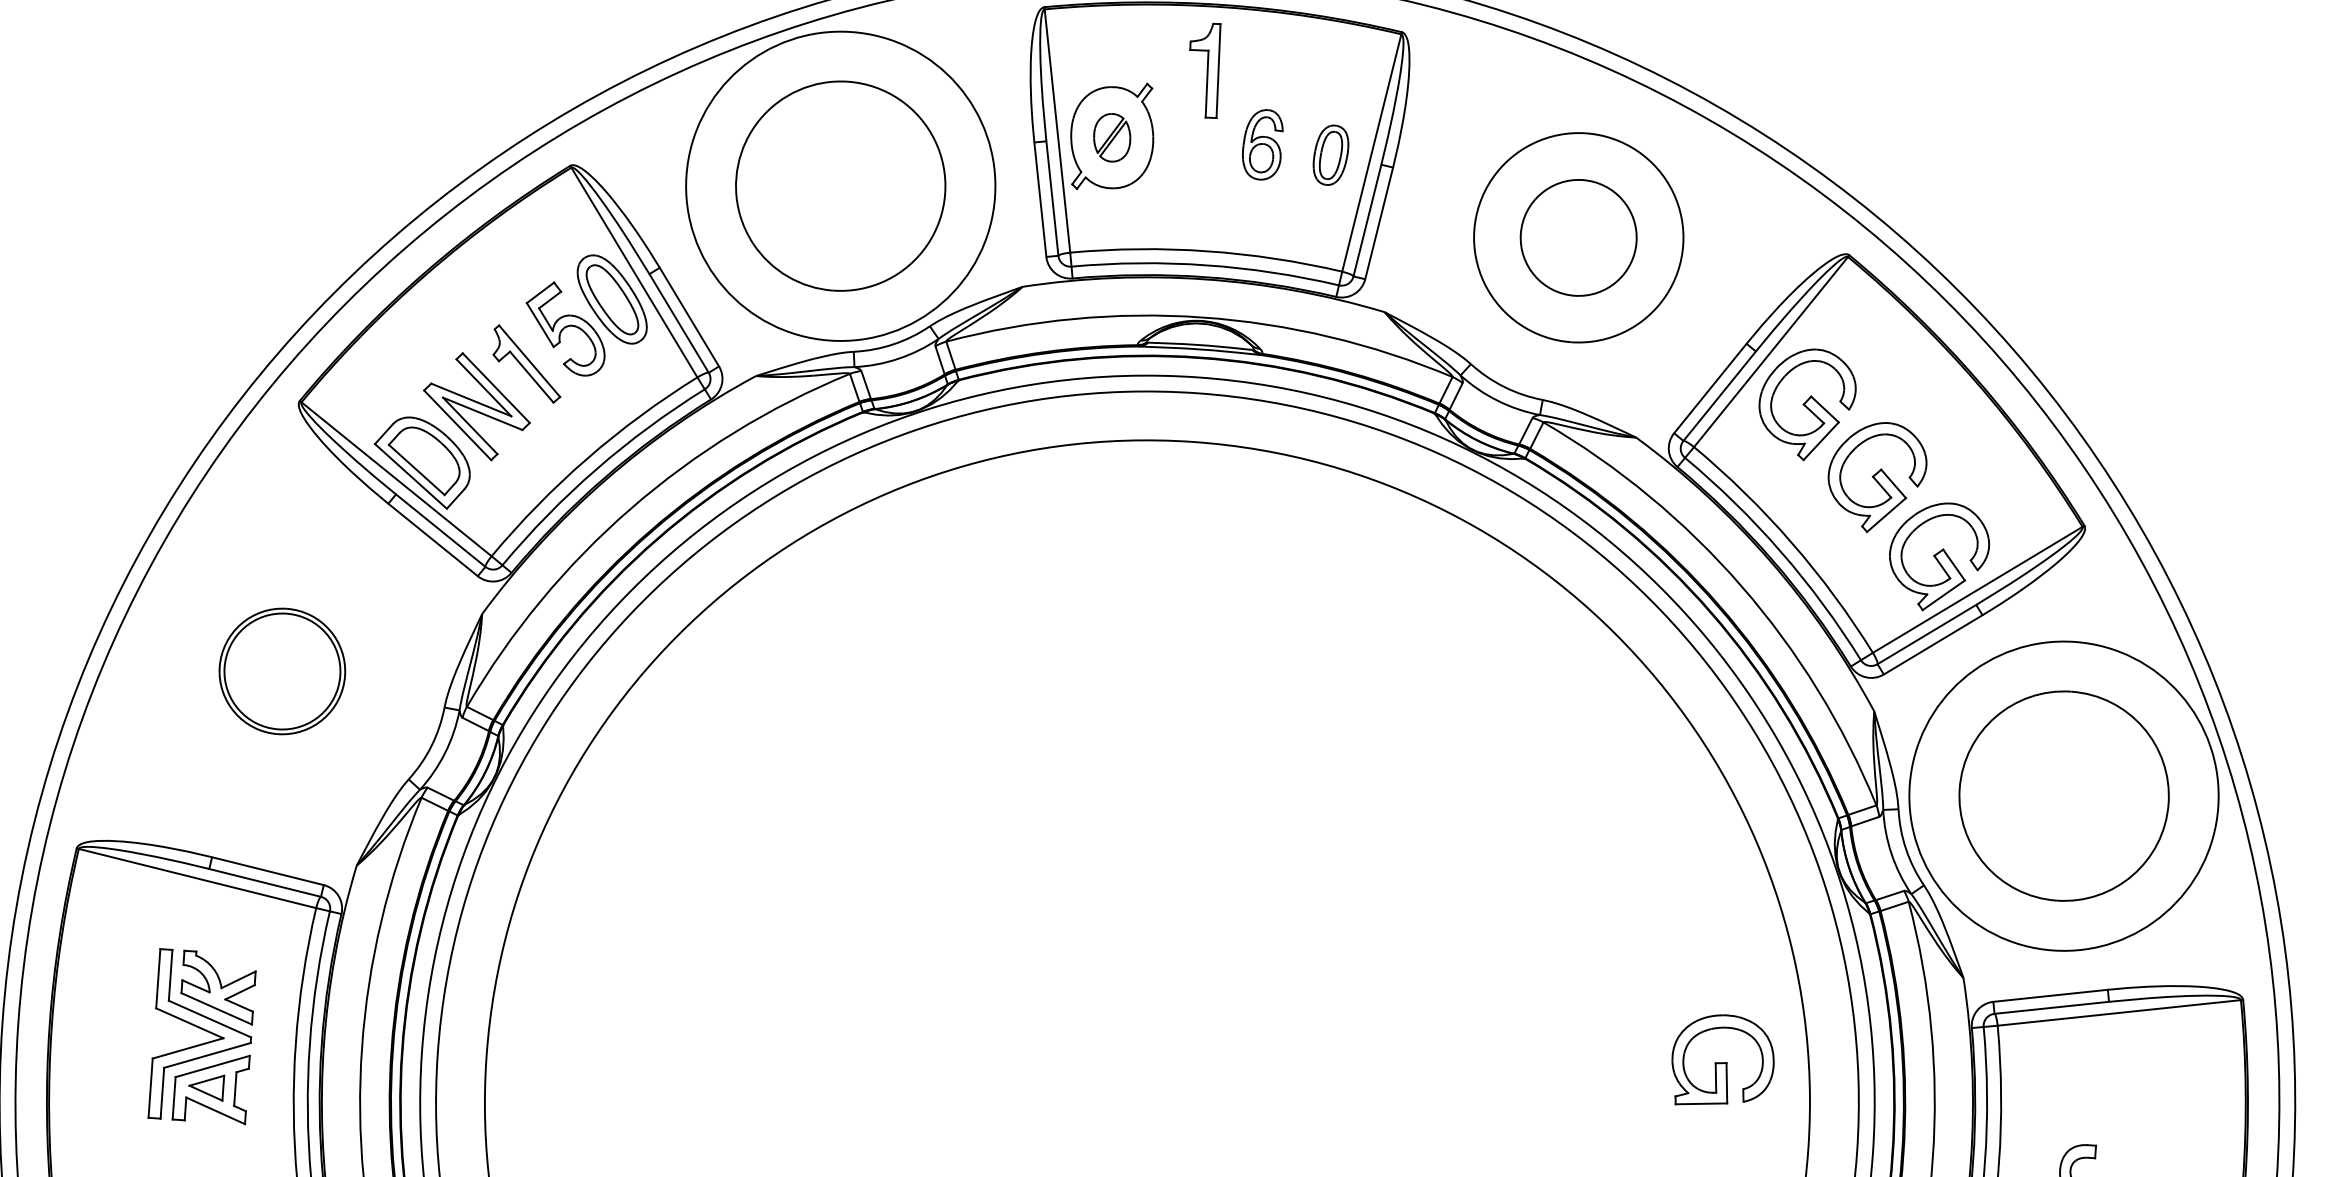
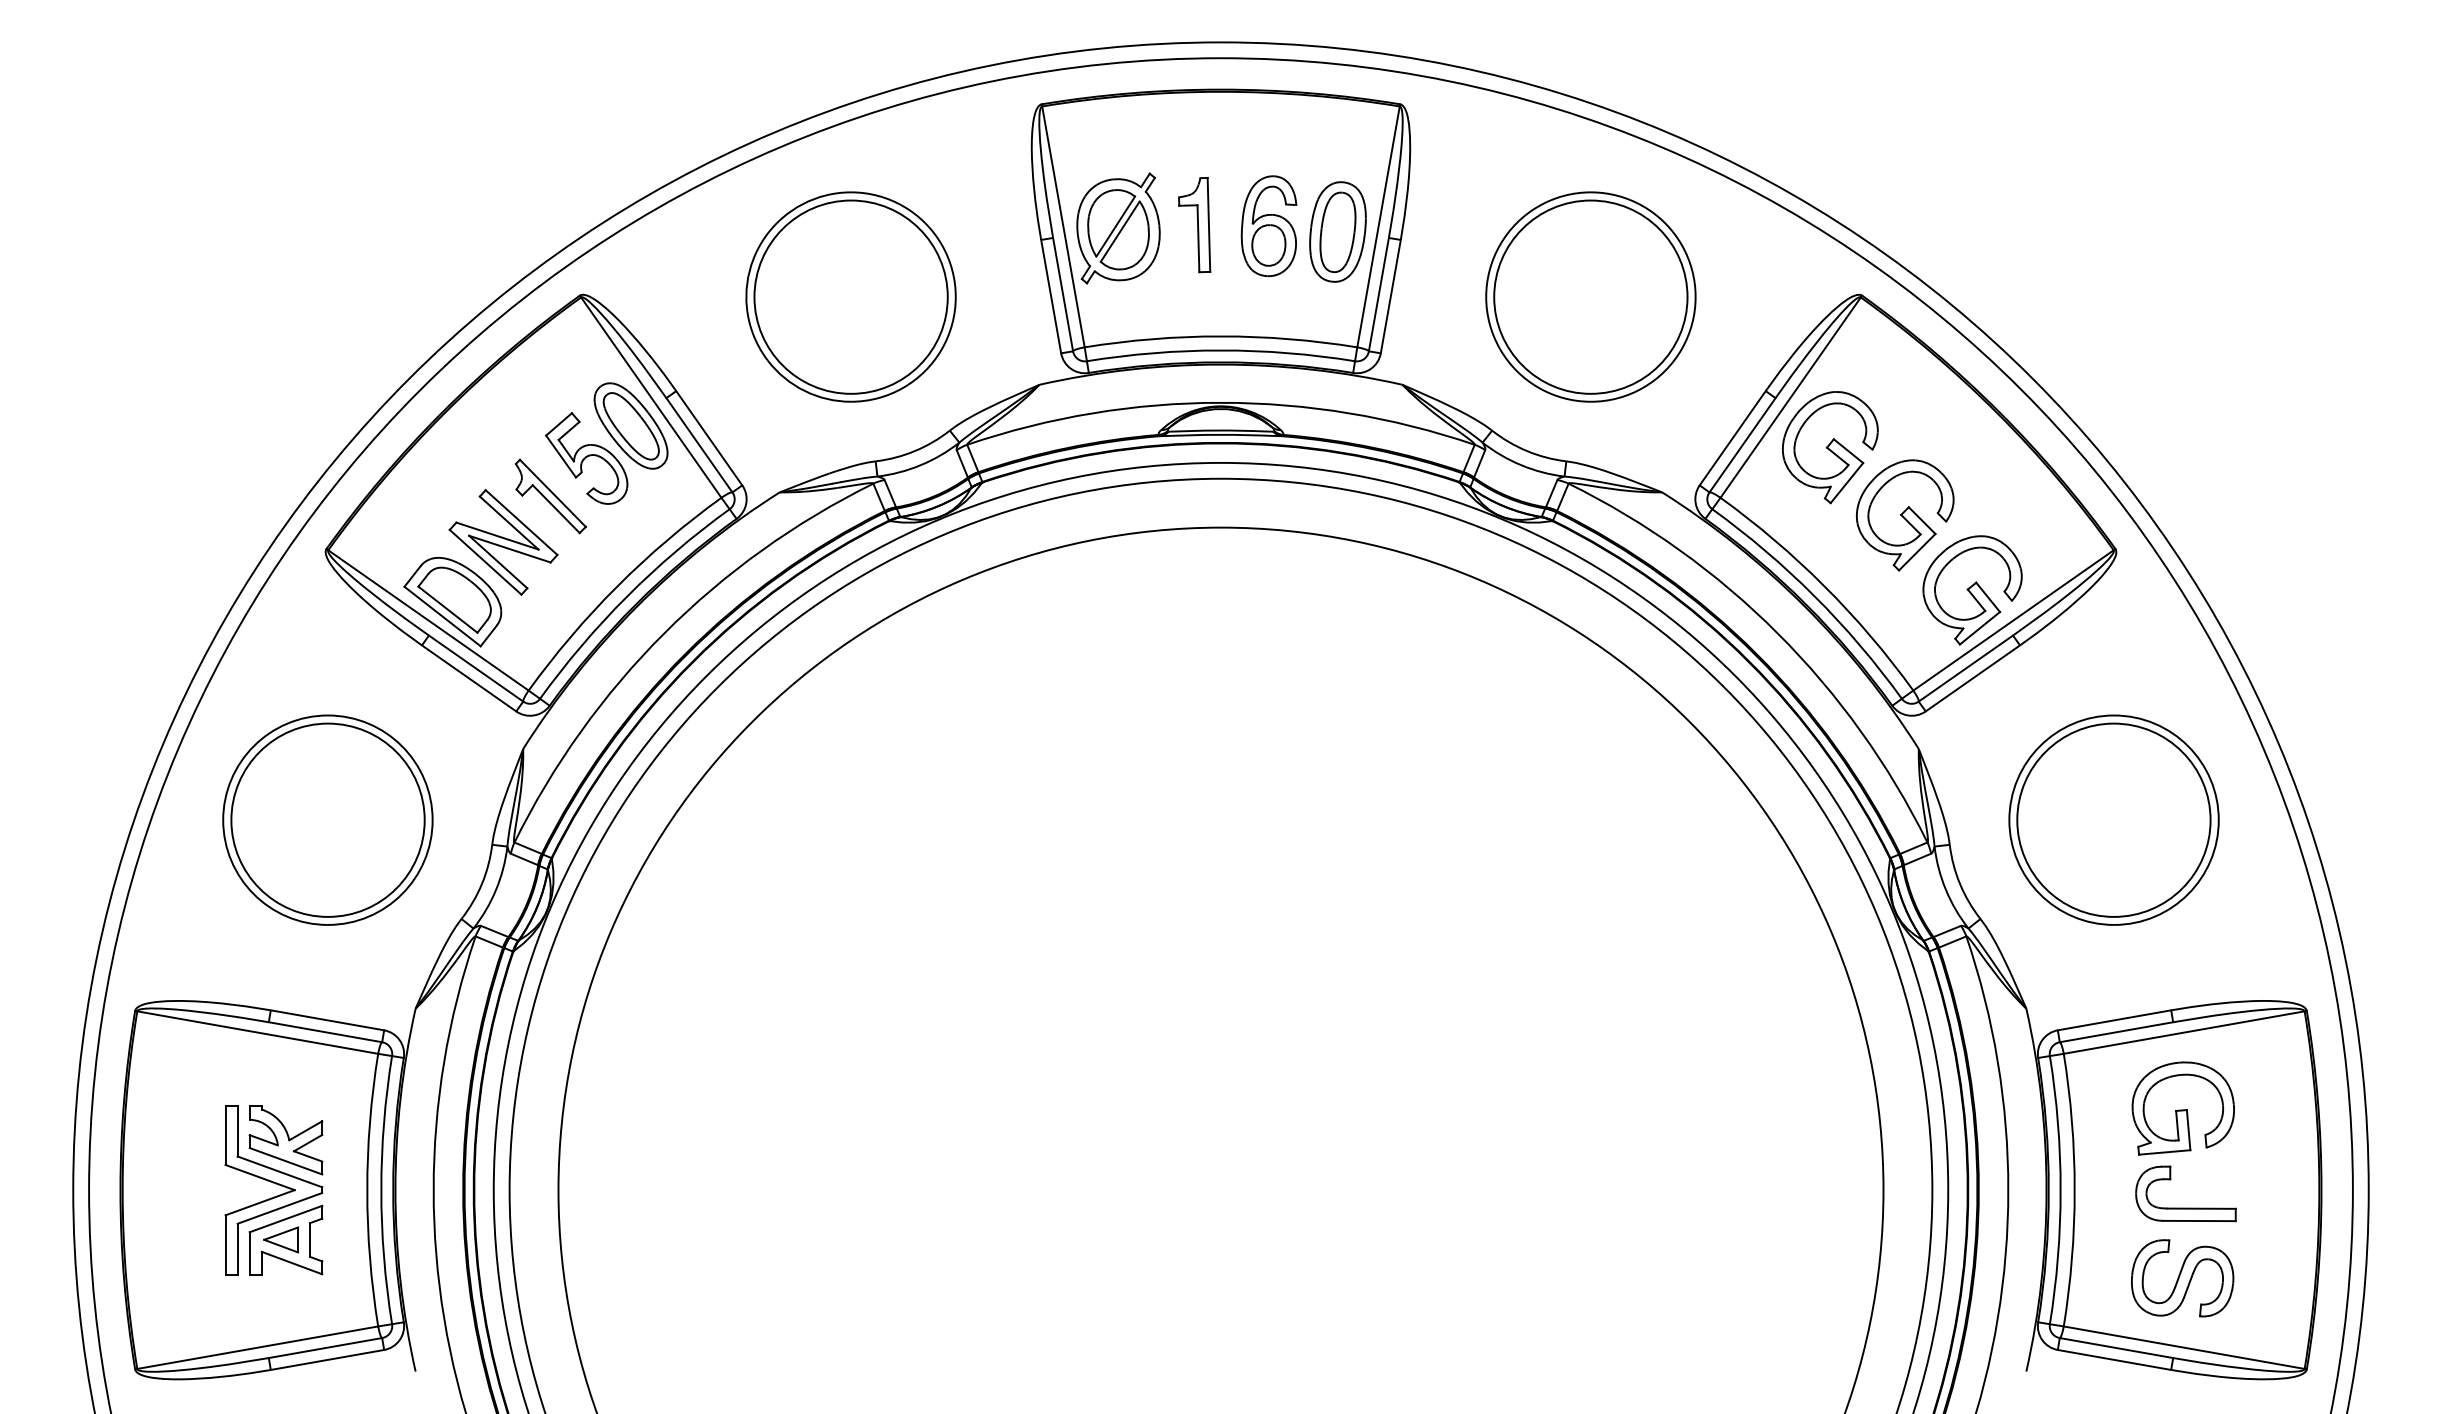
part: (1204, 70) -> (1194, 225), moved
part: (1112, 137) -> (1118, 229), size x1.67
part: (1262, 144) -> (1268, 226), size x1.43
part: (1330, 154) -> (1337, 231), size x1.67
circle: (840, 185) -> (850, 296), size x0.62
circle: (1578, 237) -> (1590, 296), size x1.67
part: (281, 670) -> (327, 819), size x1.67
circle: (2063, 795) -> (2113, 819), size x0.62
part: (1722, 1061) -> (2182, 1108), moved

